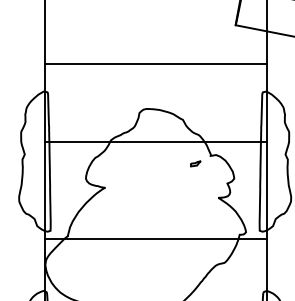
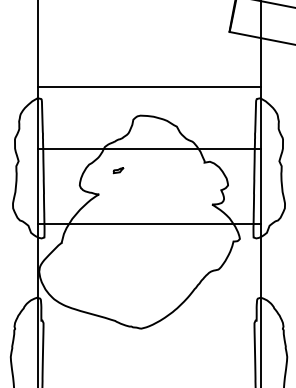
line: (155, 63) -> (149, 86), moved
part: (195, 163) -> (118, 170), moved
line: (155, 238) -> (149, 223), moved

